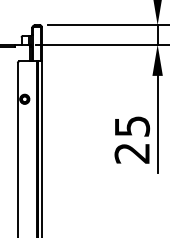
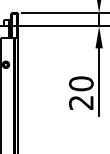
text: (132, 126) -> (81, 83), 25 -> 20

